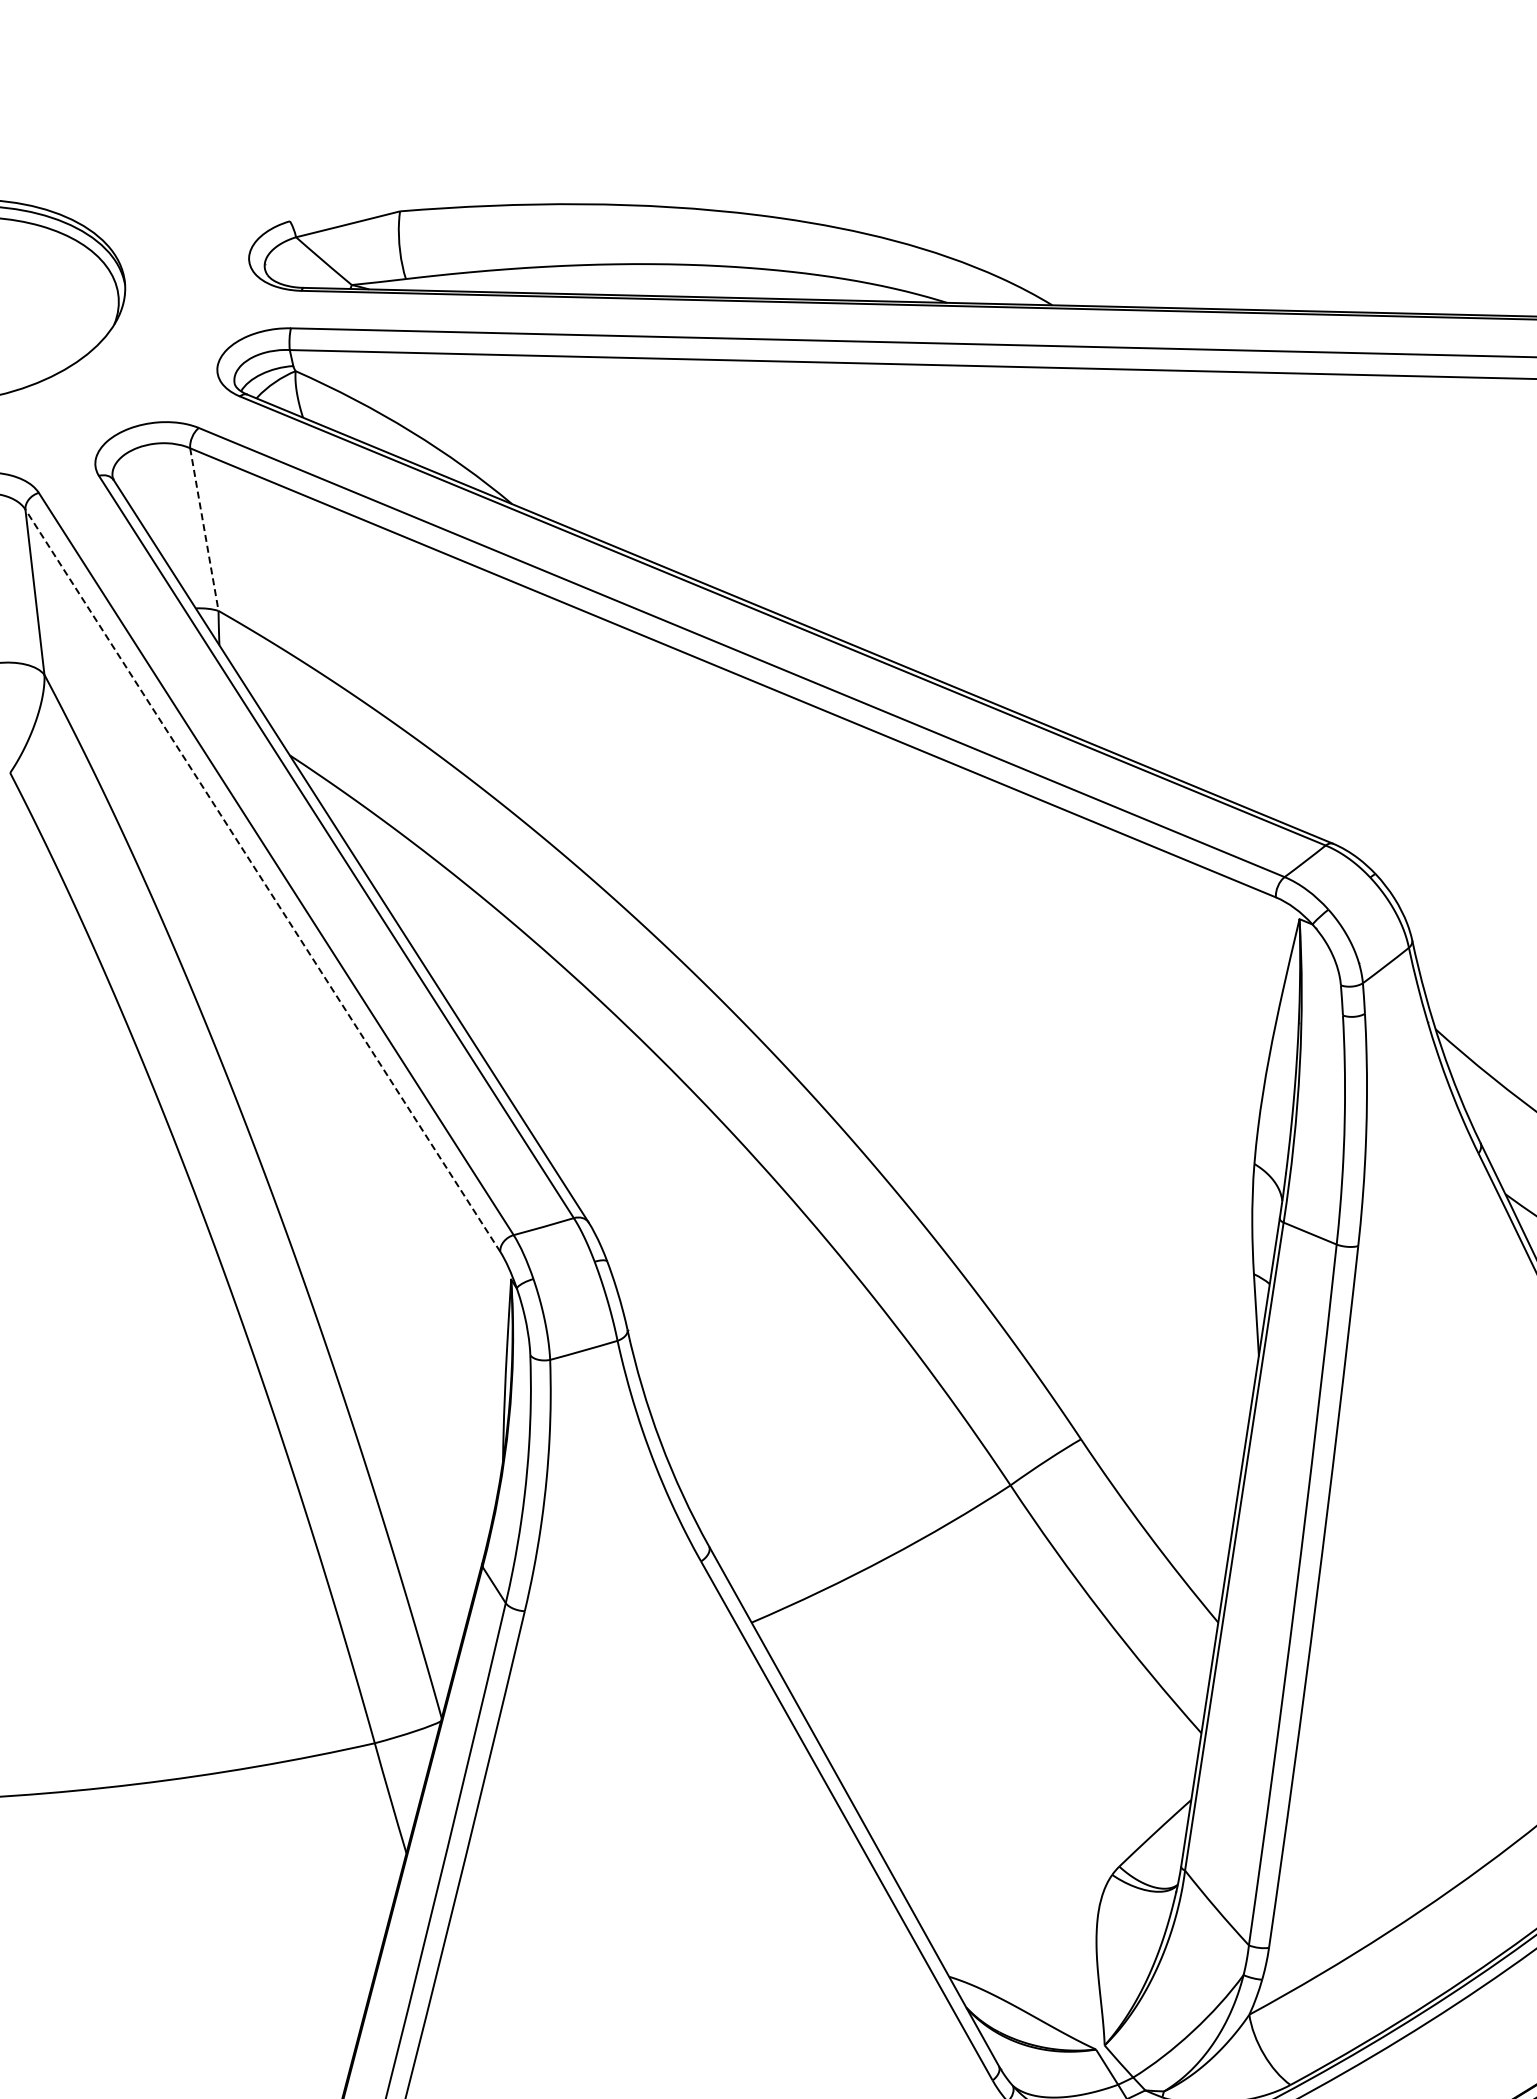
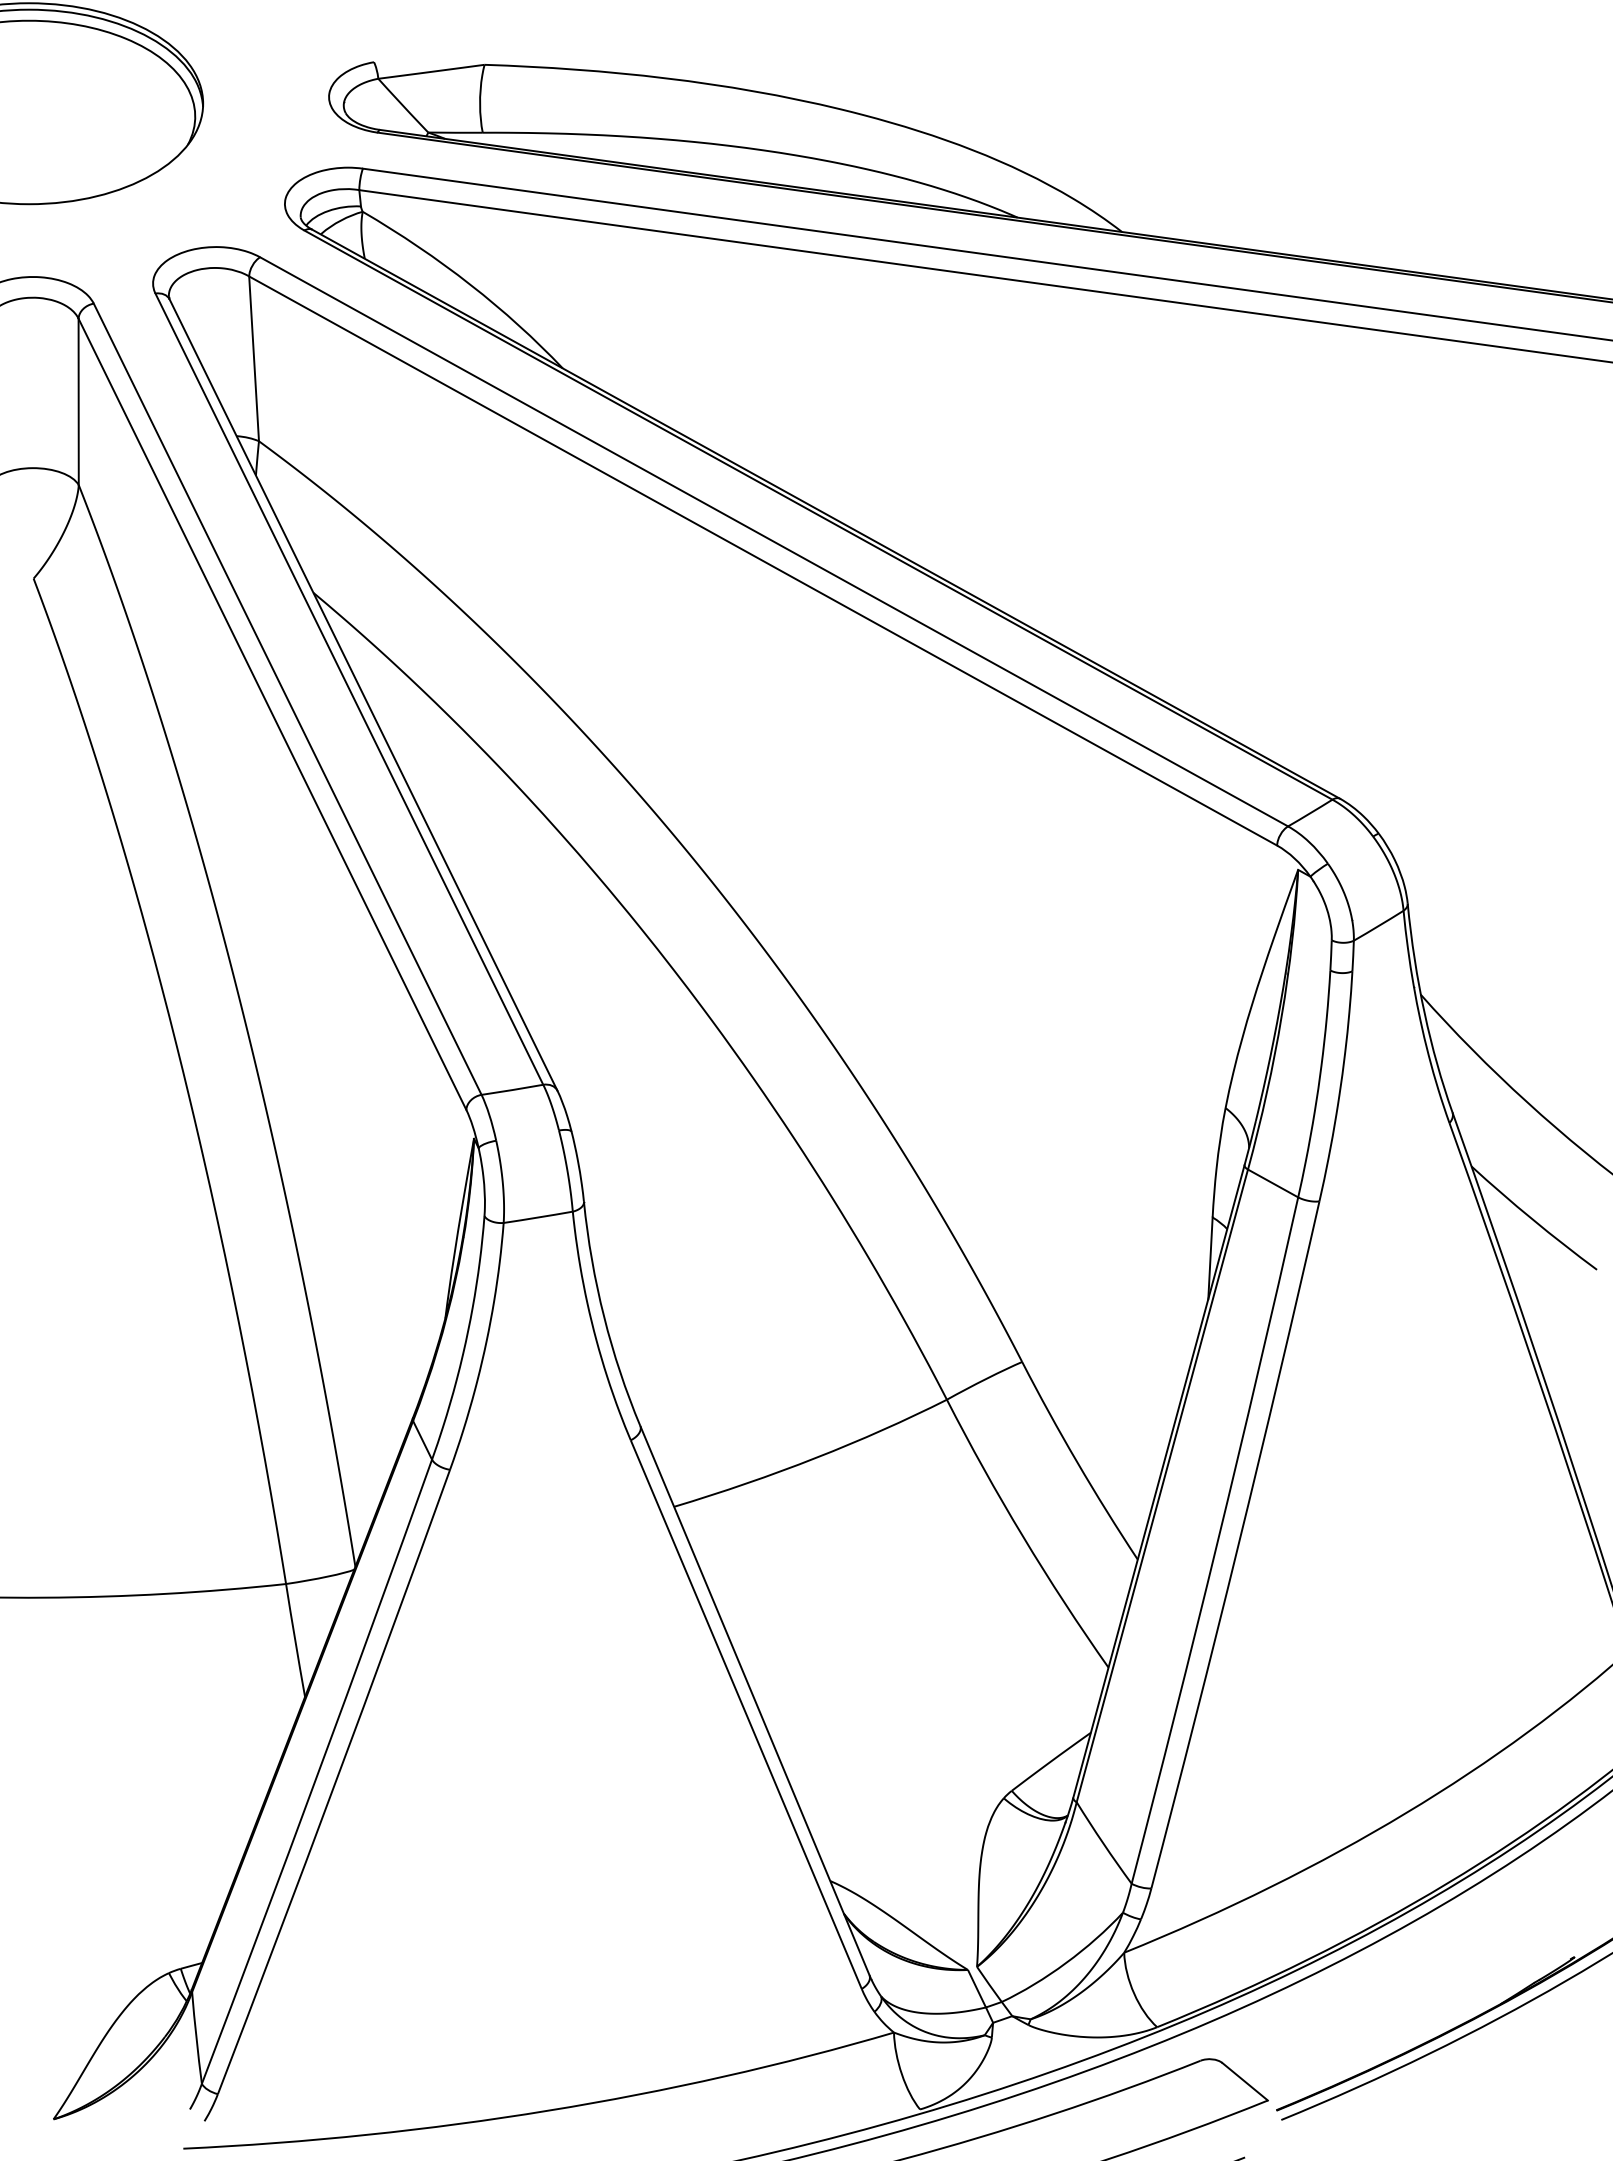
line: (204, 529) -> (254, 358), dashed -> solid
line: (262, 880) -> (272, 714), dashed -> solid

